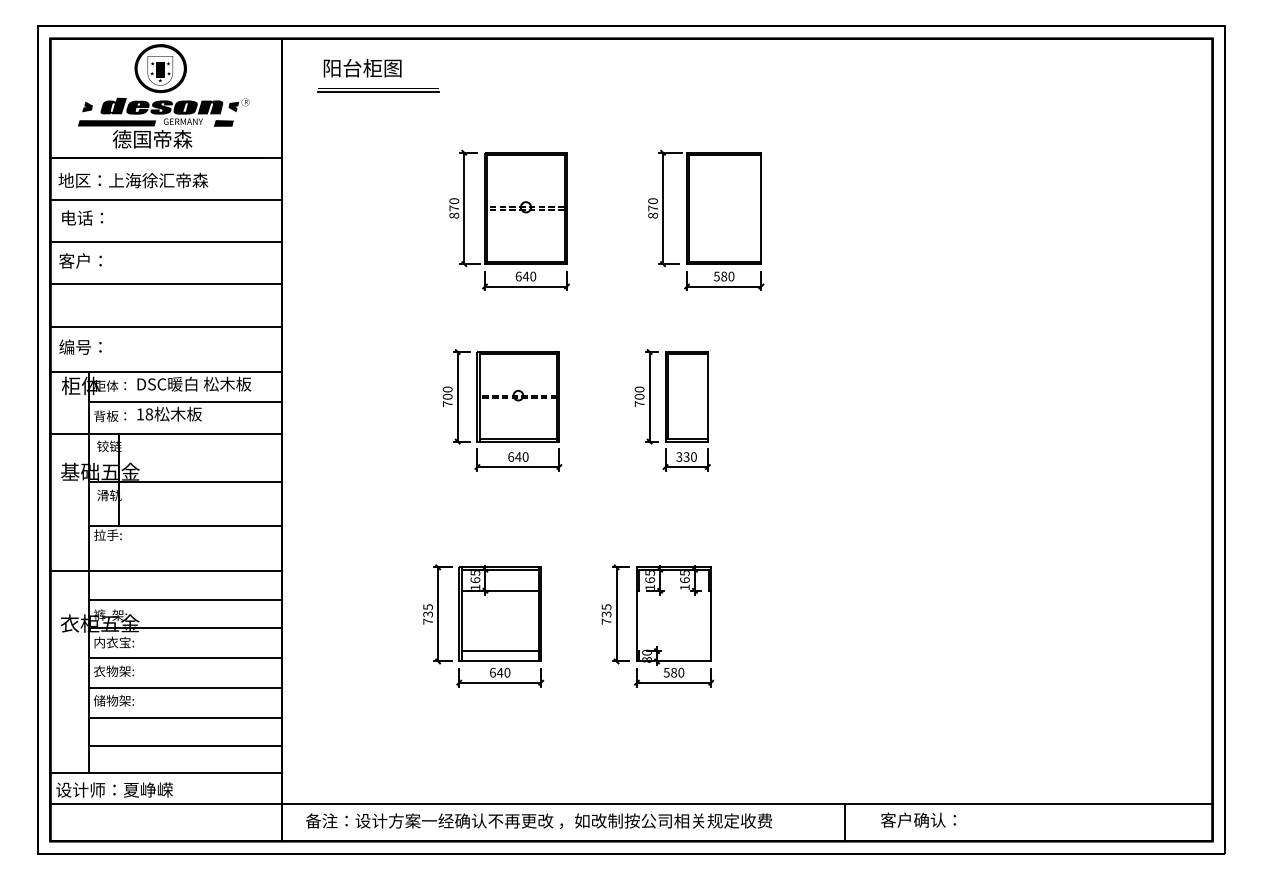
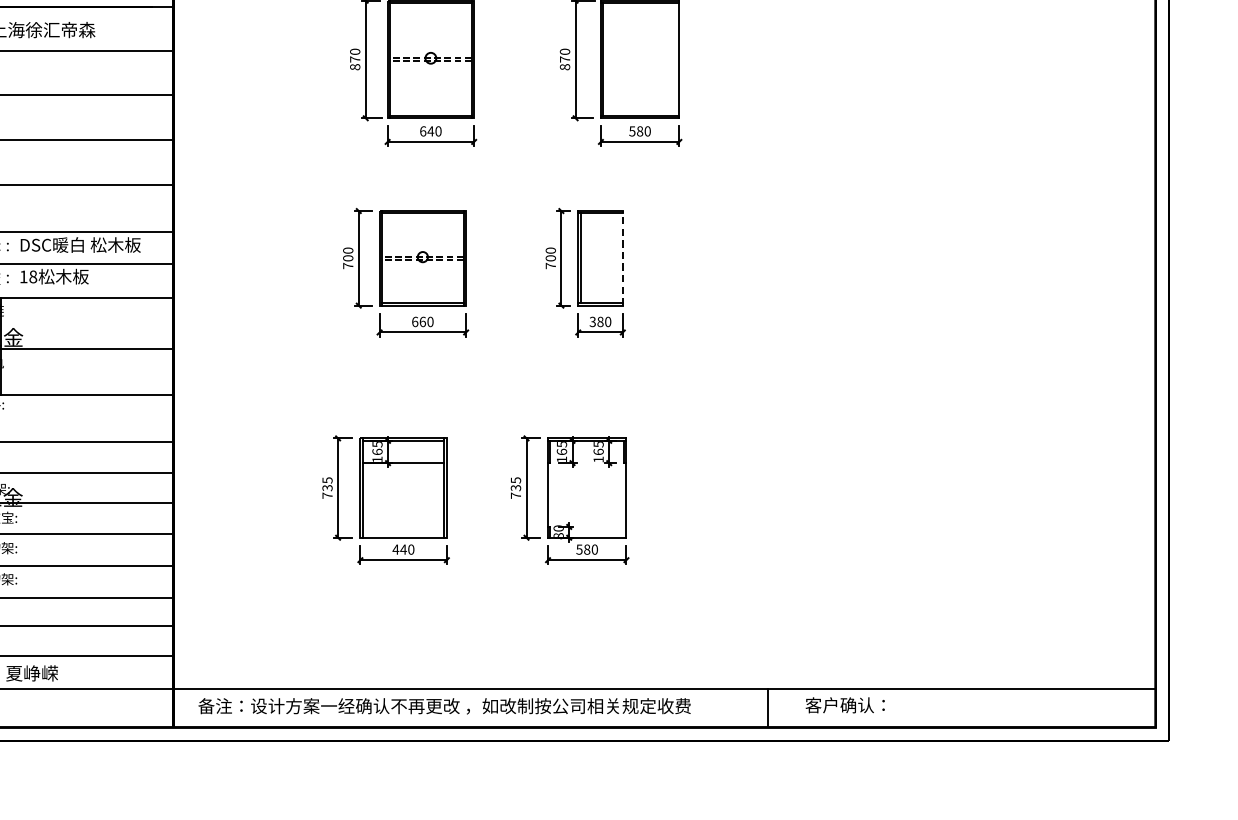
line: (707, 396) -> (622, 258), solid -> dashed
text: (518, 456) -> (422, 321), 640 -> 660
text: (686, 456) -> (600, 321), 330 -> 380
line: (499, 651) -> (402, 527), removed
text: (492, 672) -> (395, 549), 640 -> 440

